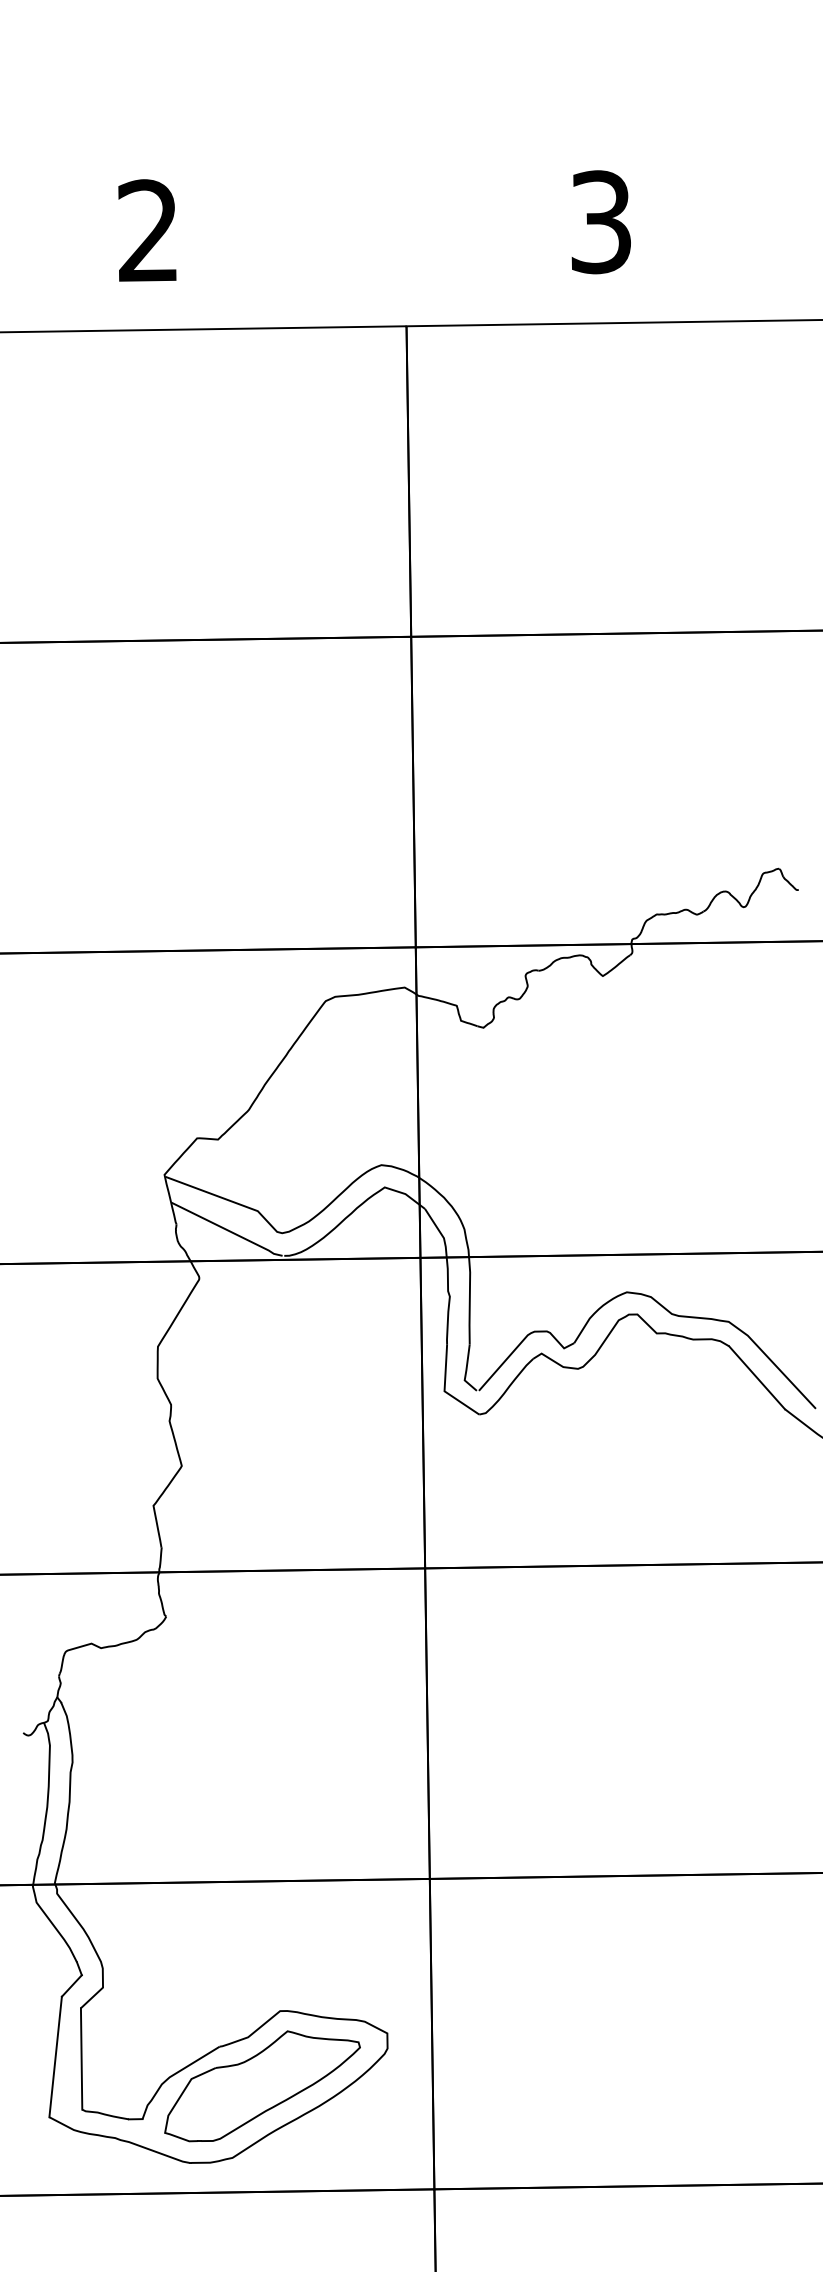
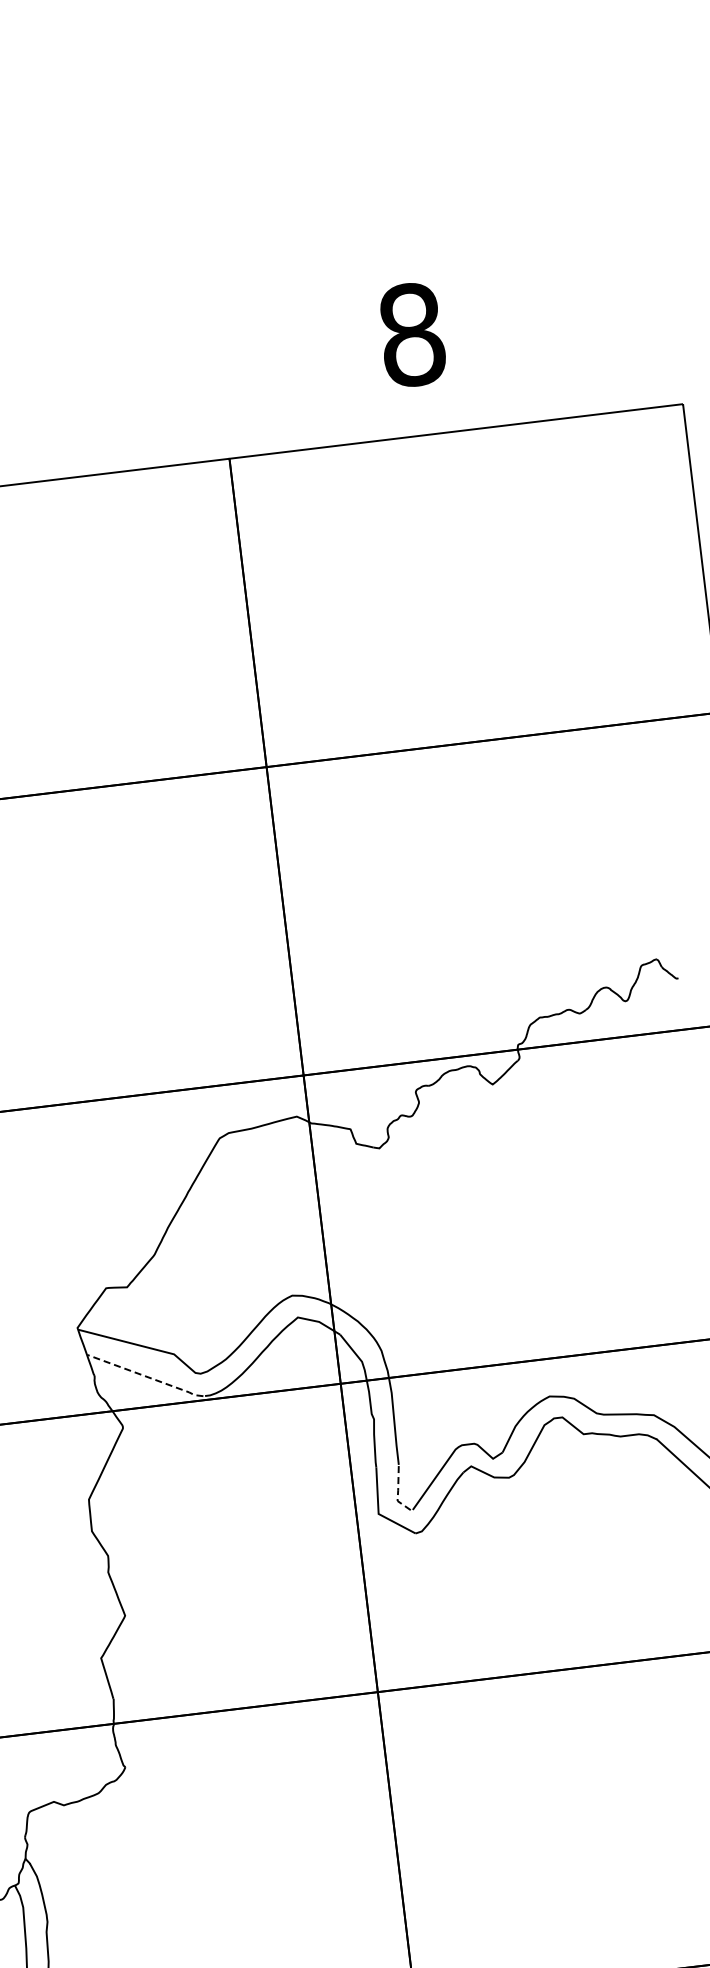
text: (601, 222) -> (412, 335), 3 -> 8
line: (227, 1230) -> (145, 1376), solid -> dashed
line: (466, 1371) -> (398, 1491), solid -> dashed

